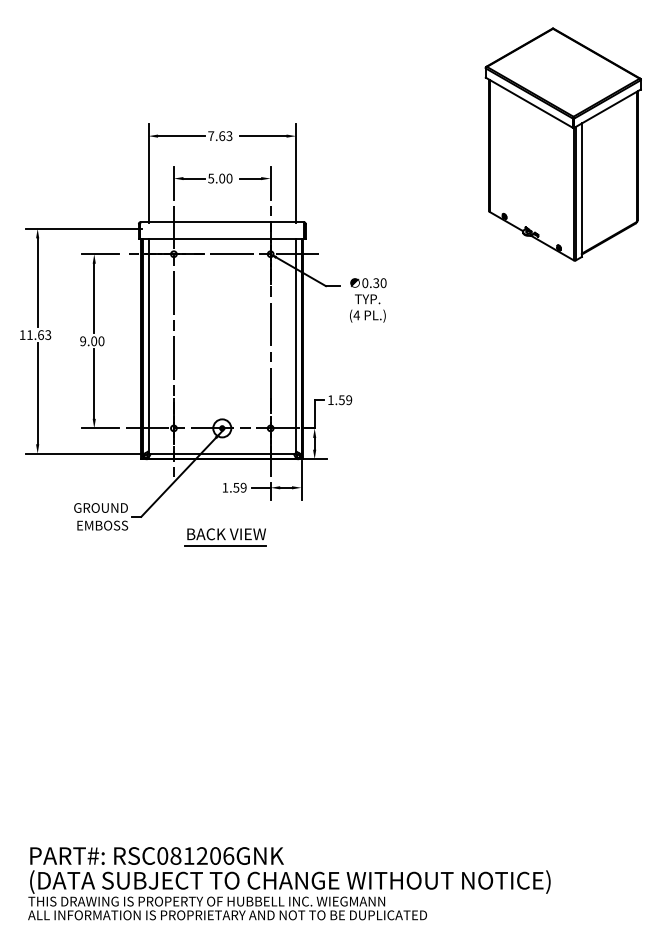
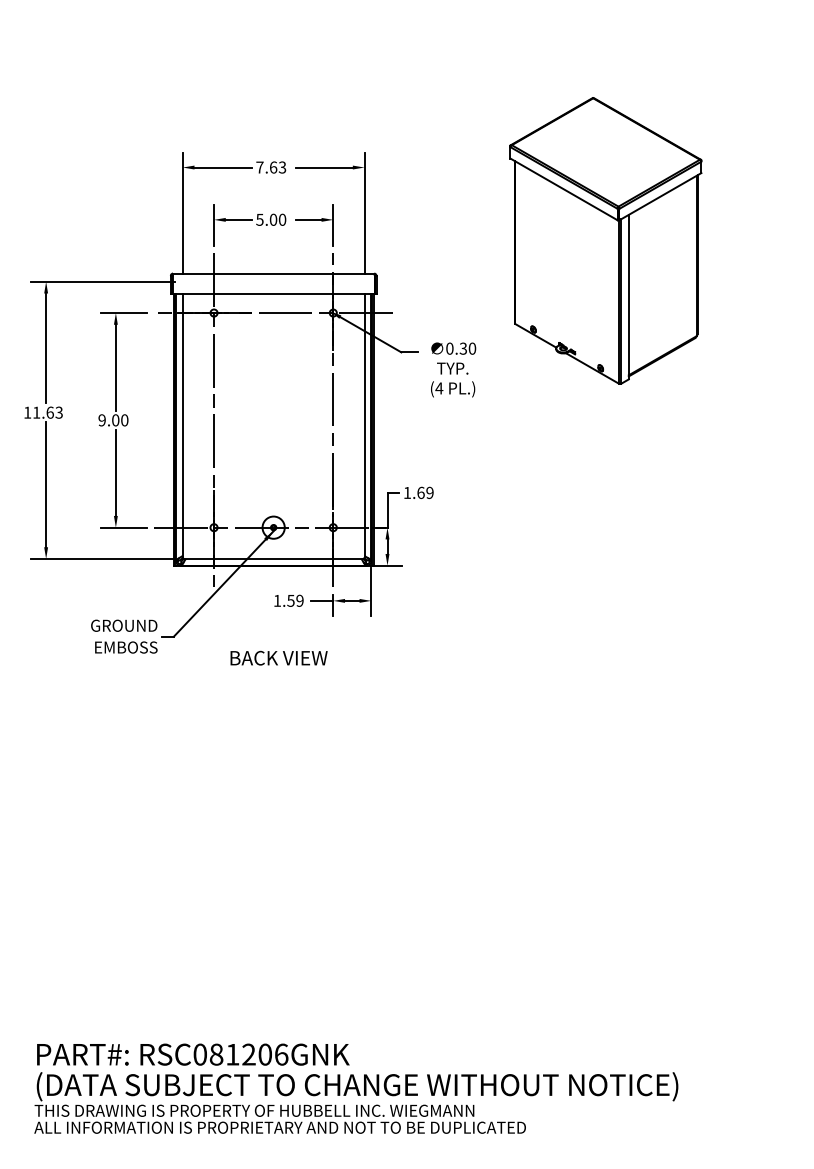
part: (562, 144) -> (605, 240), moved
text: (341, 399) -> (420, 492), 1.59 -> 1.69
line: (225, 545) -> (277, 672), removed

